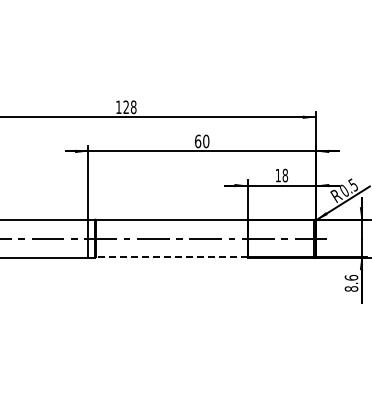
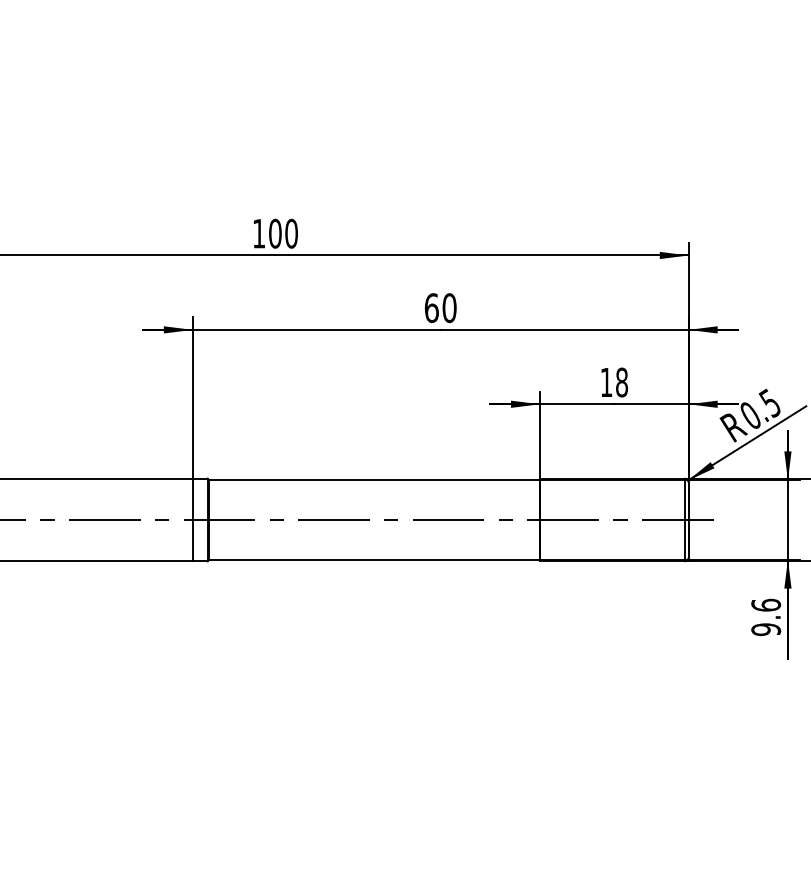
text: (129, 107) -> (282, 234), 128 -> 100
line: (171, 256) -> (373, 558), dashed -> solid
text: (351, 288) -> (766, 628), 8.6 -> 9.6

